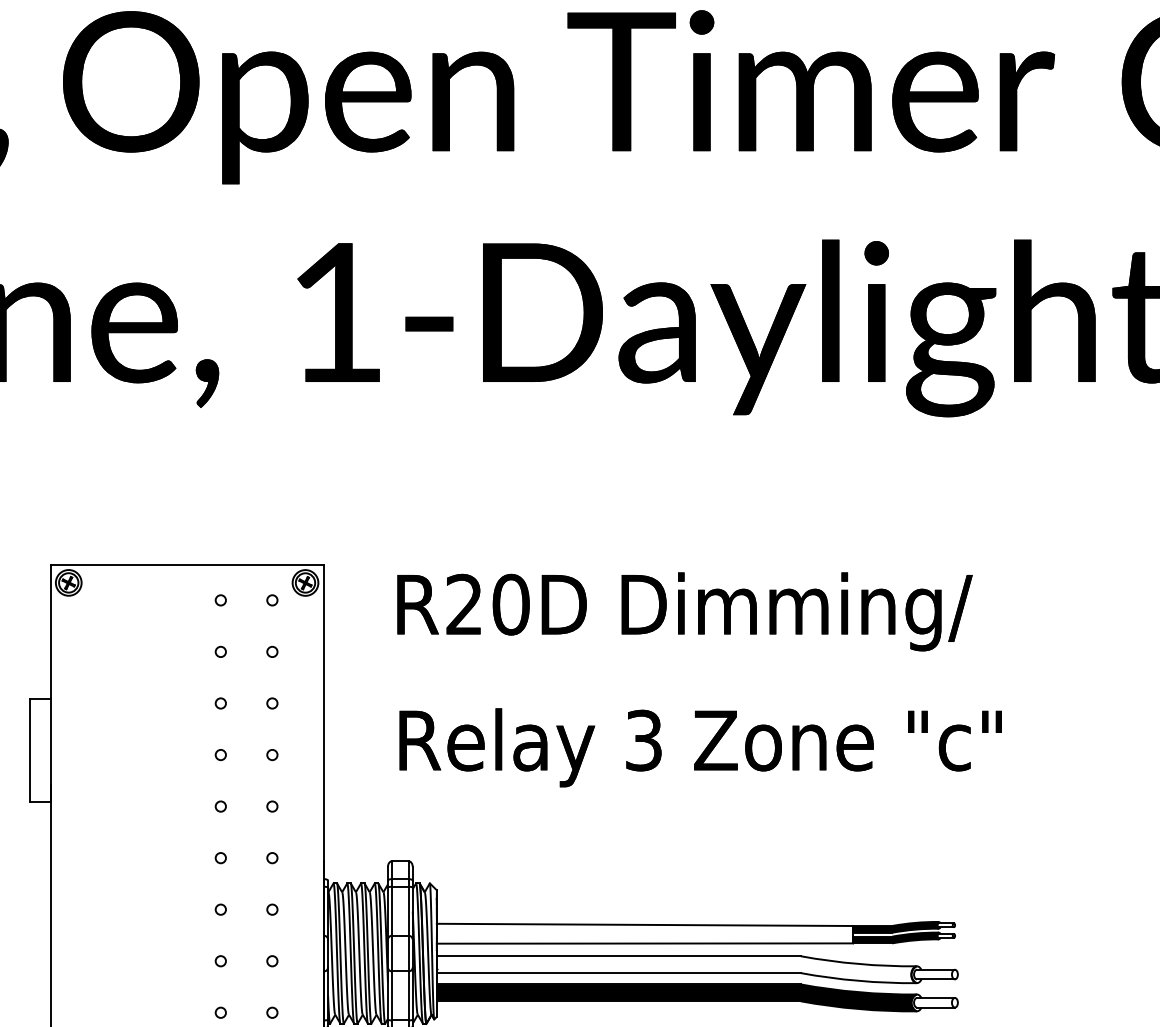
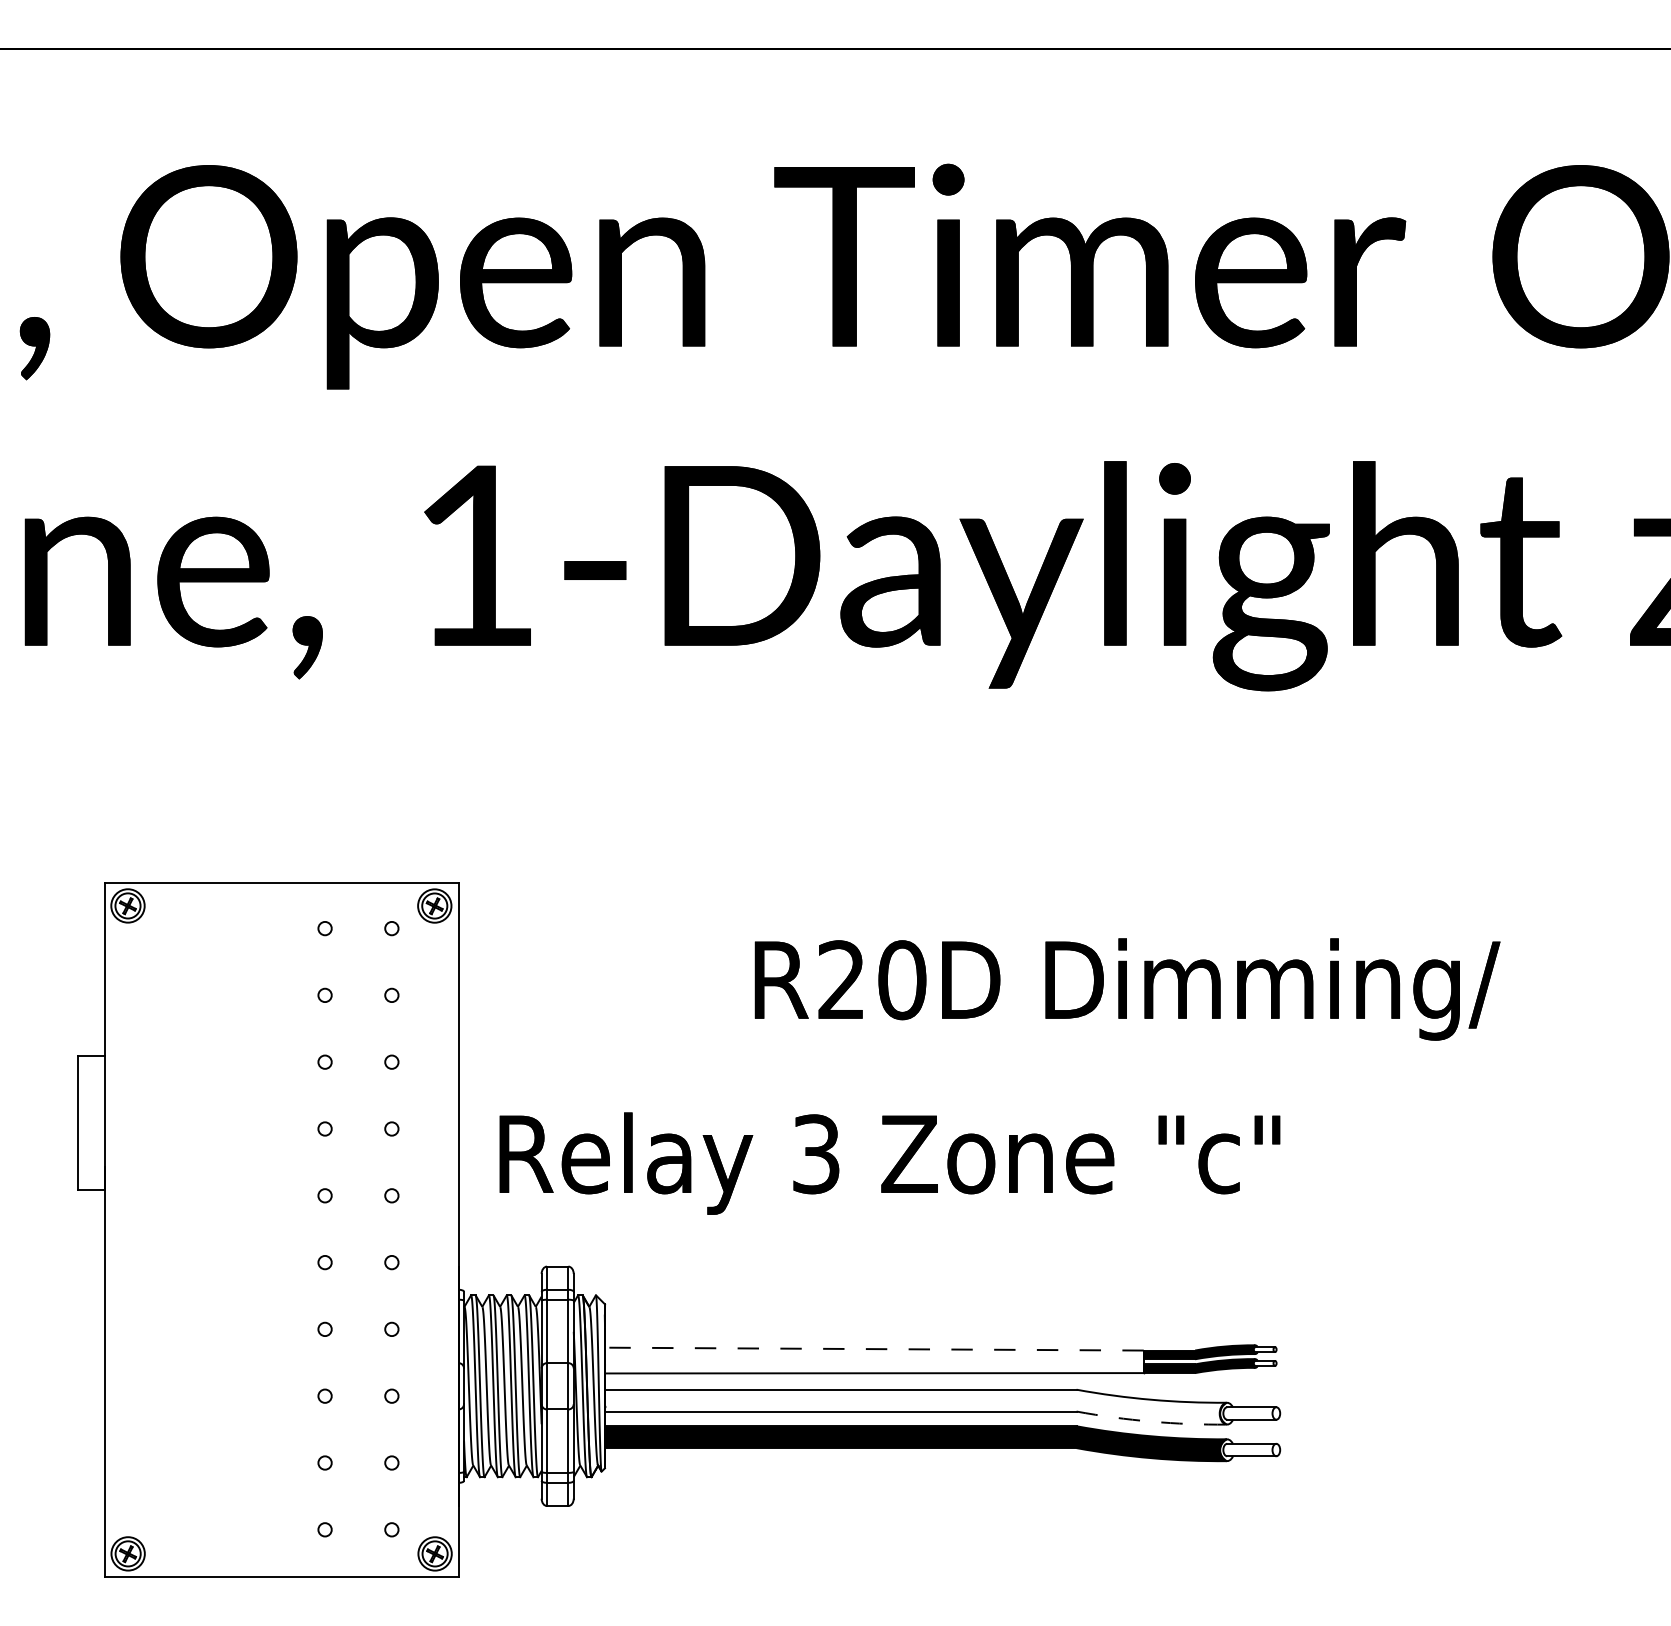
text: (684, 611) -> (1127, 989), moved
text: (700, 747) -> (889, 1163), moved
line: (644, 925) -> (873, 1349), solid -> dashed
arc: (858, 980) -> (1151, 1421), solid -> dashed

